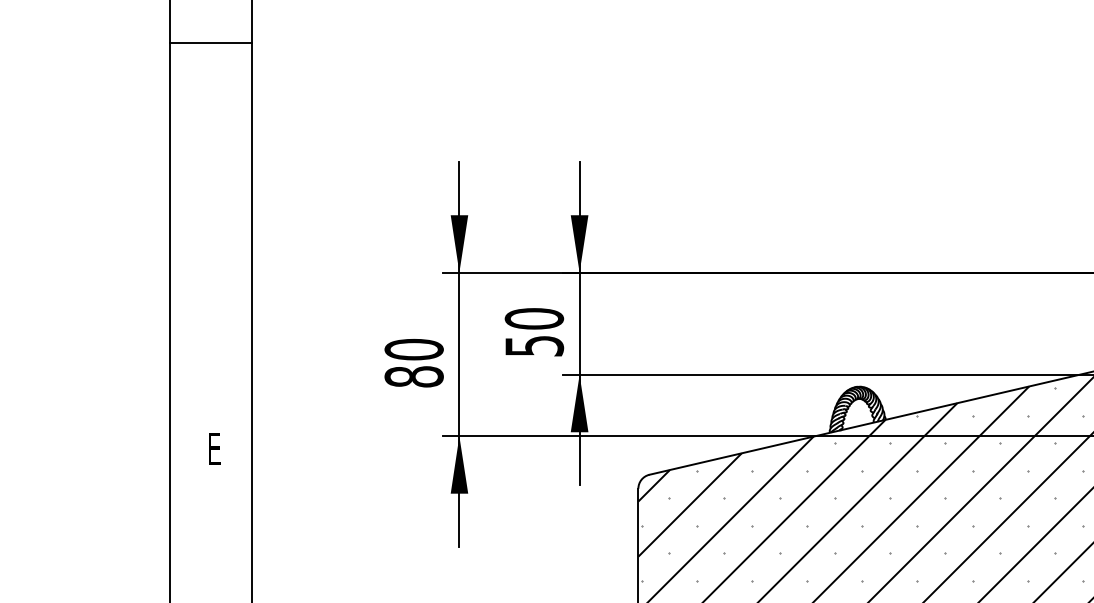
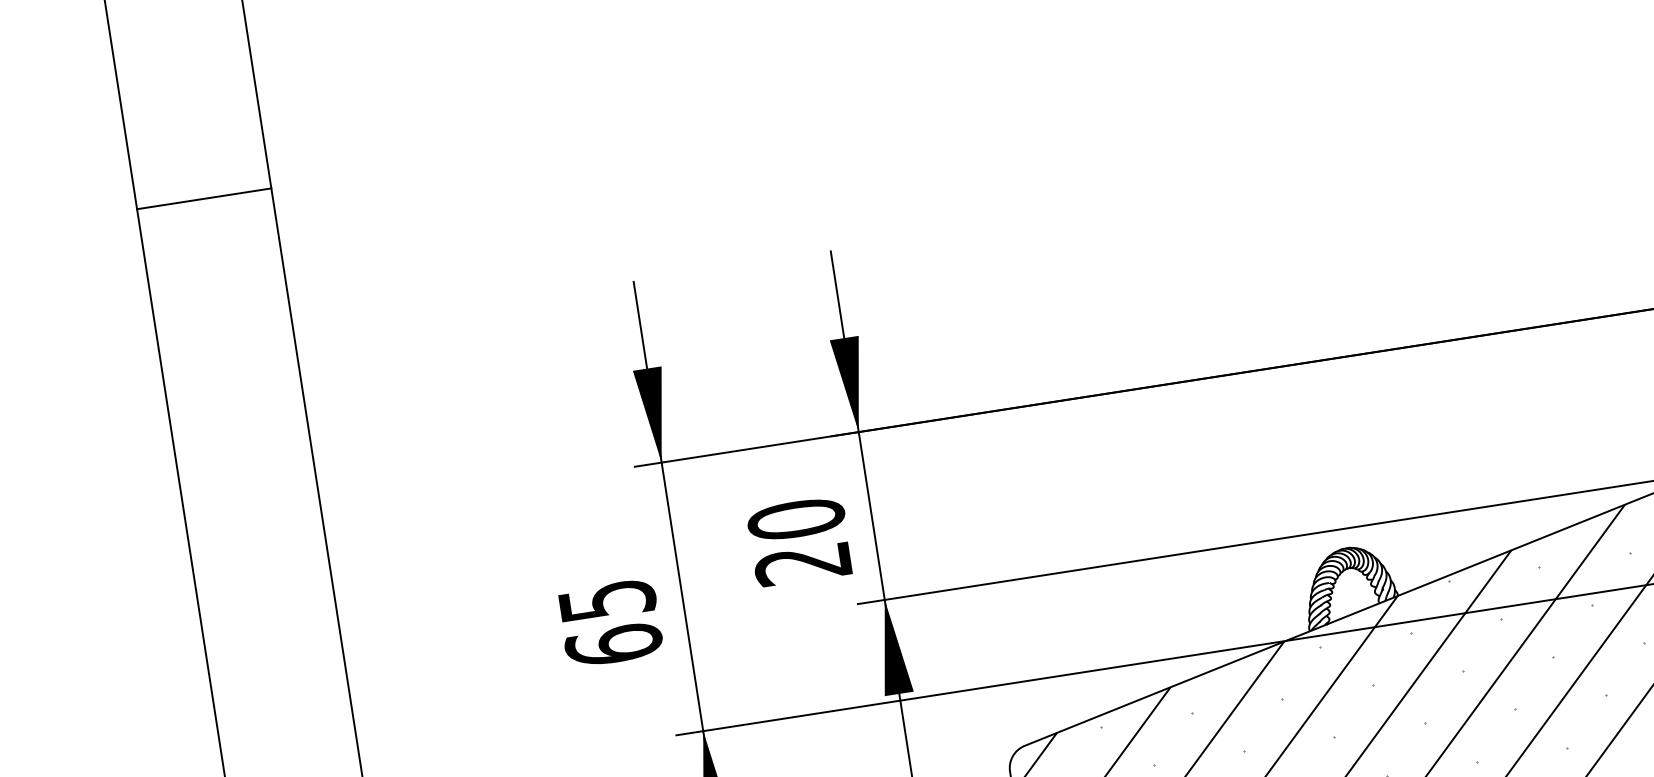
line: (211, 43) -> (204, 199), moved
text: (534, 346) -> (803, 564), 50 -> 20
text: (413, 362) -> (609, 621), 80 -> 65

